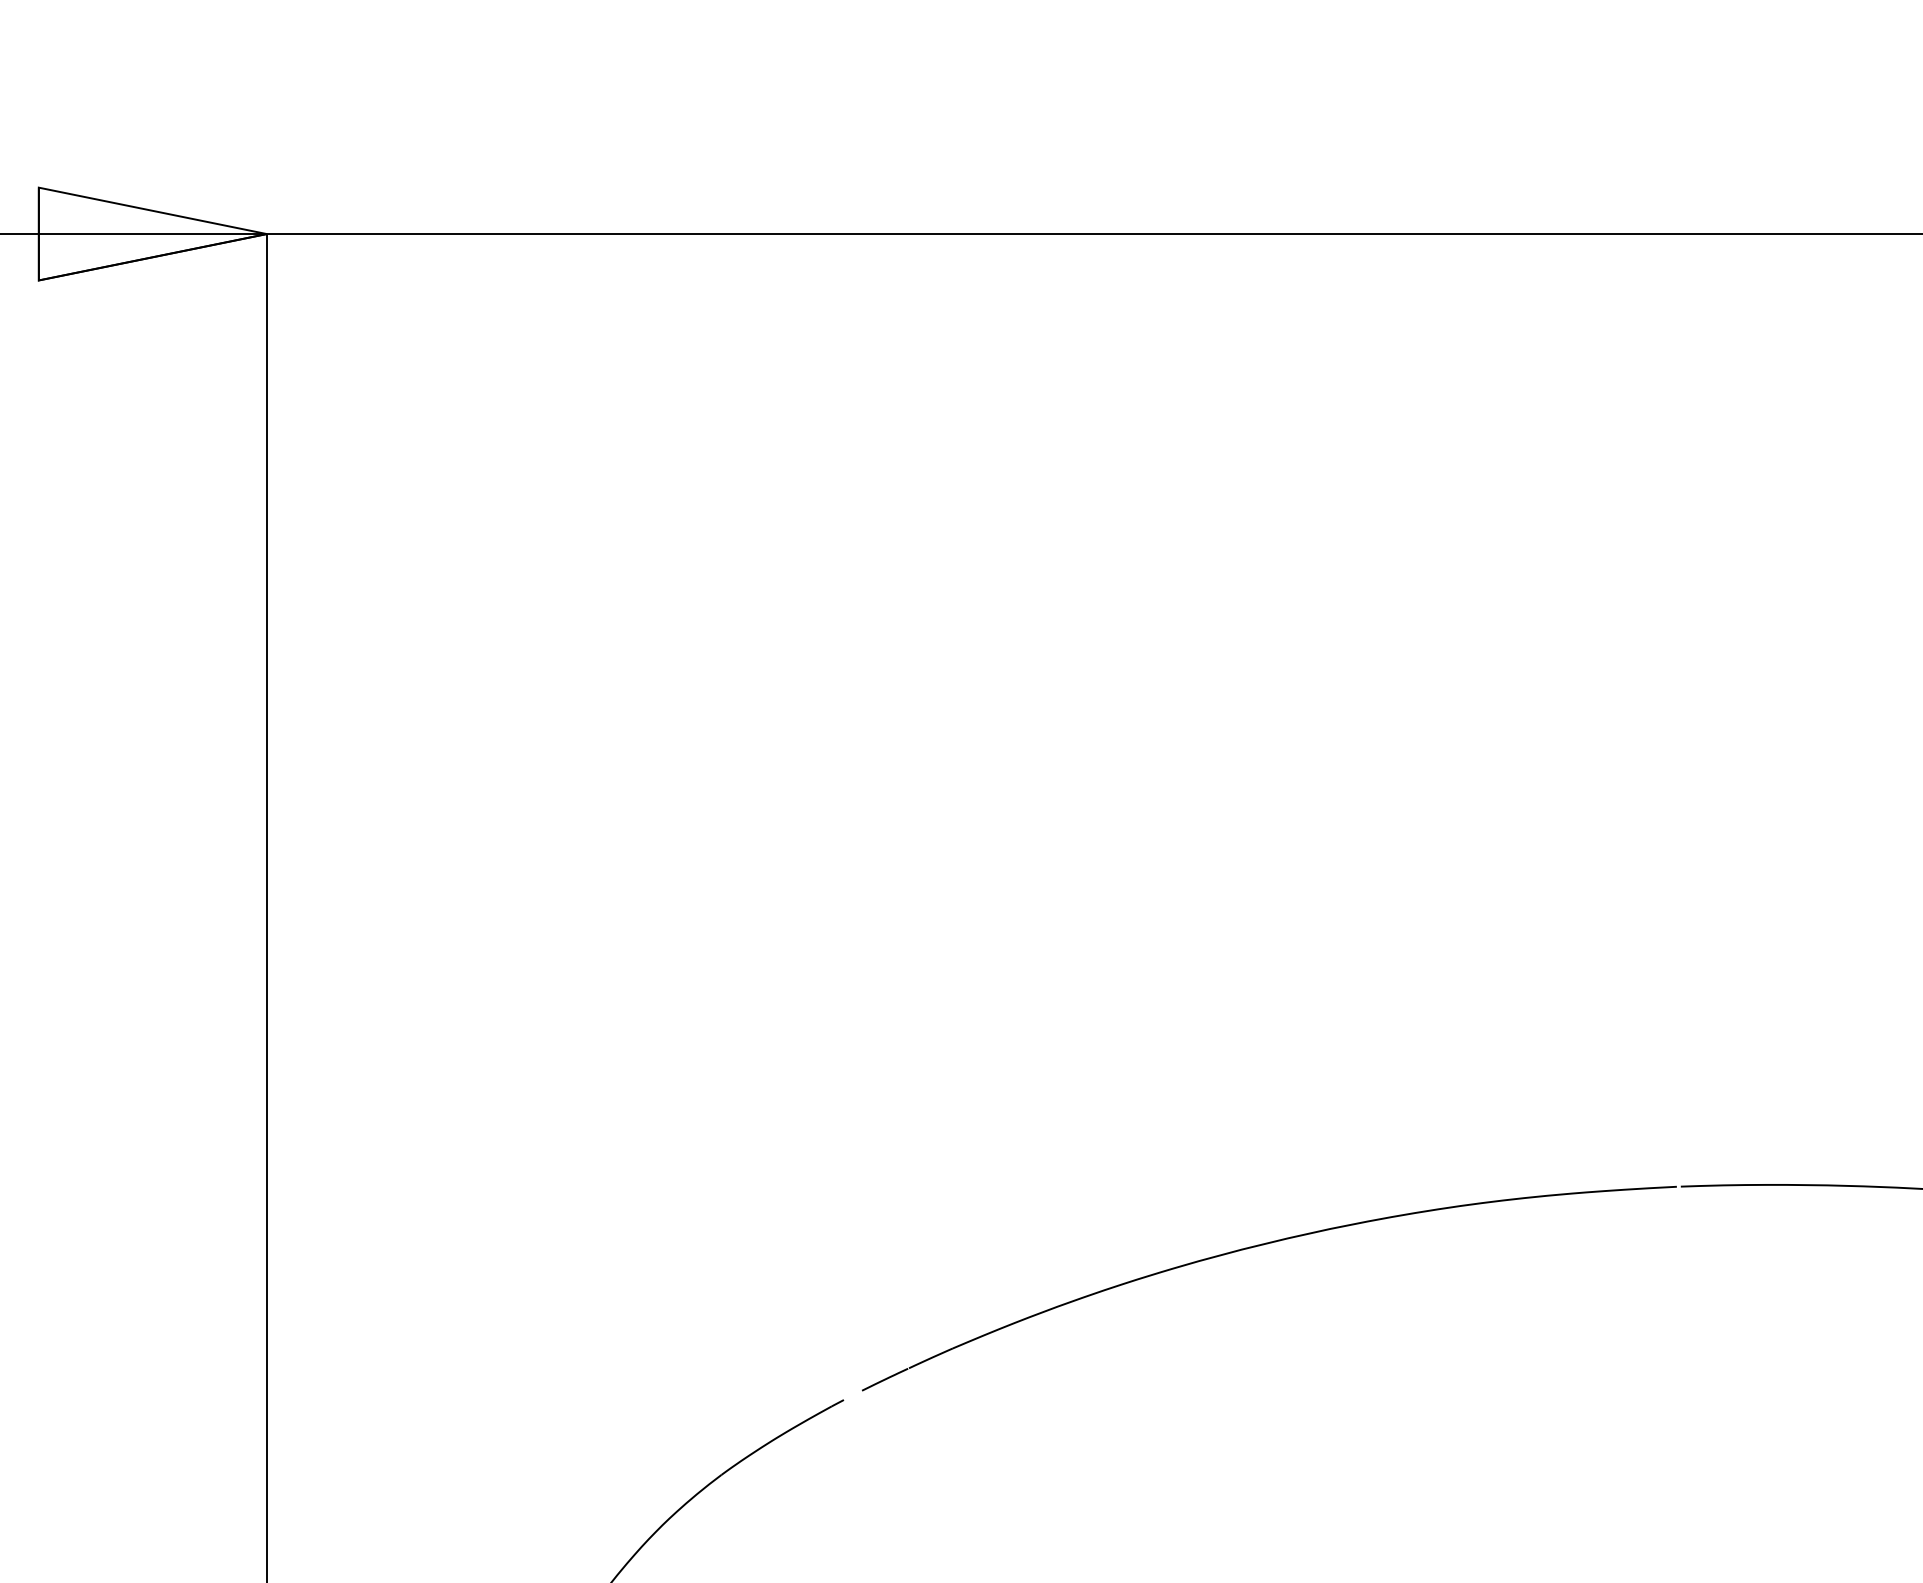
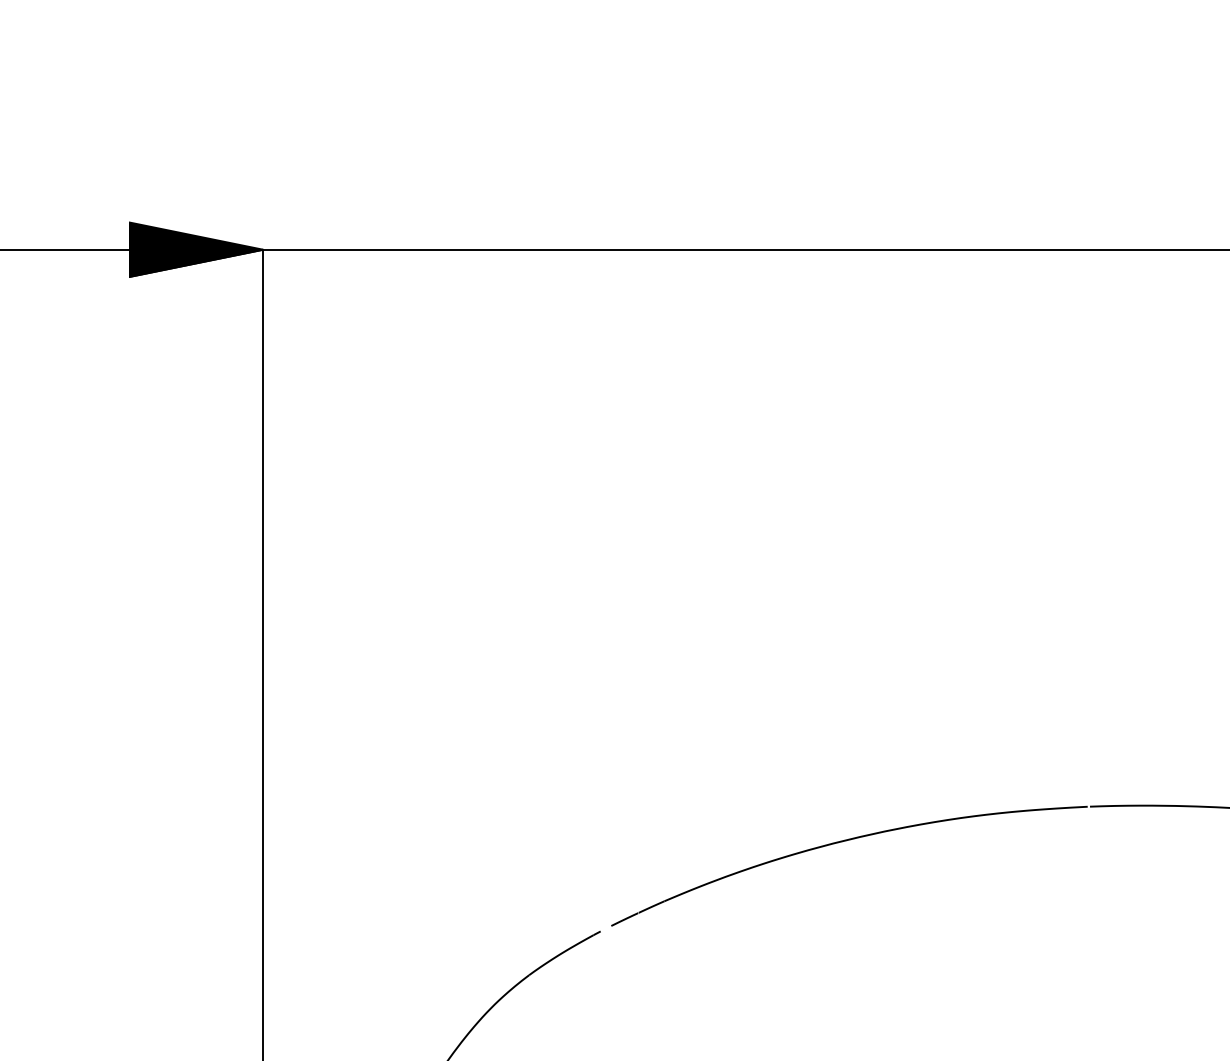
fill: (152, 233) -> (196, 249), added

